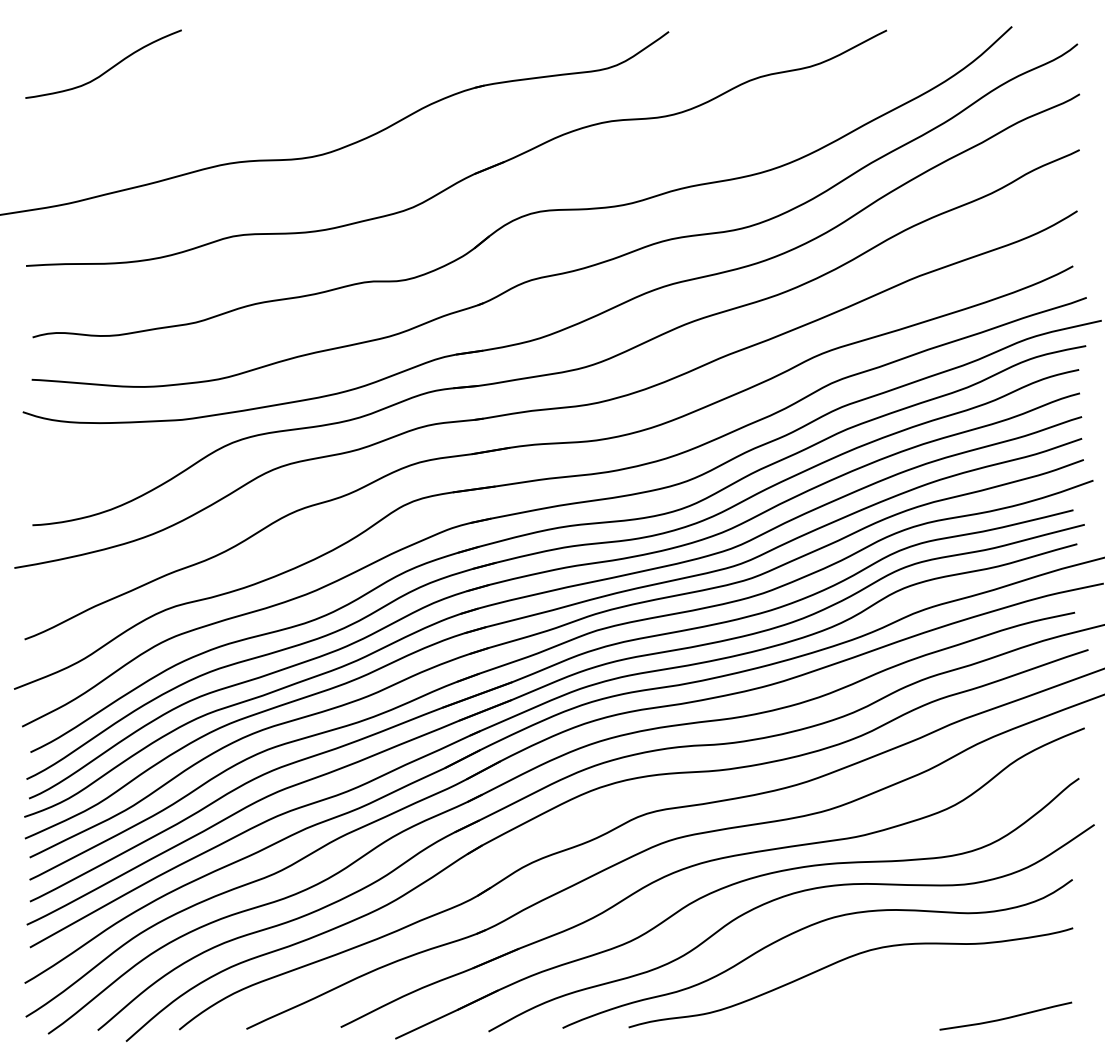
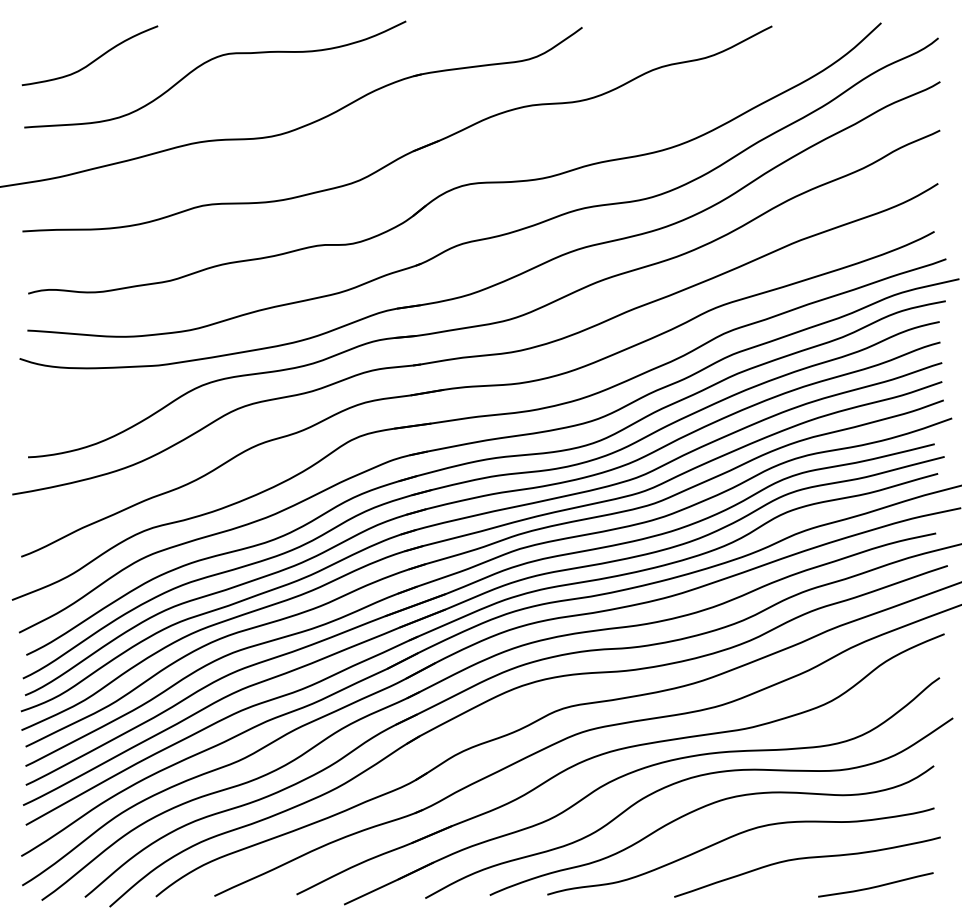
curve: (239, 71) -> (208, 62), added
curve: (926, 986) -> (806, 859), added

